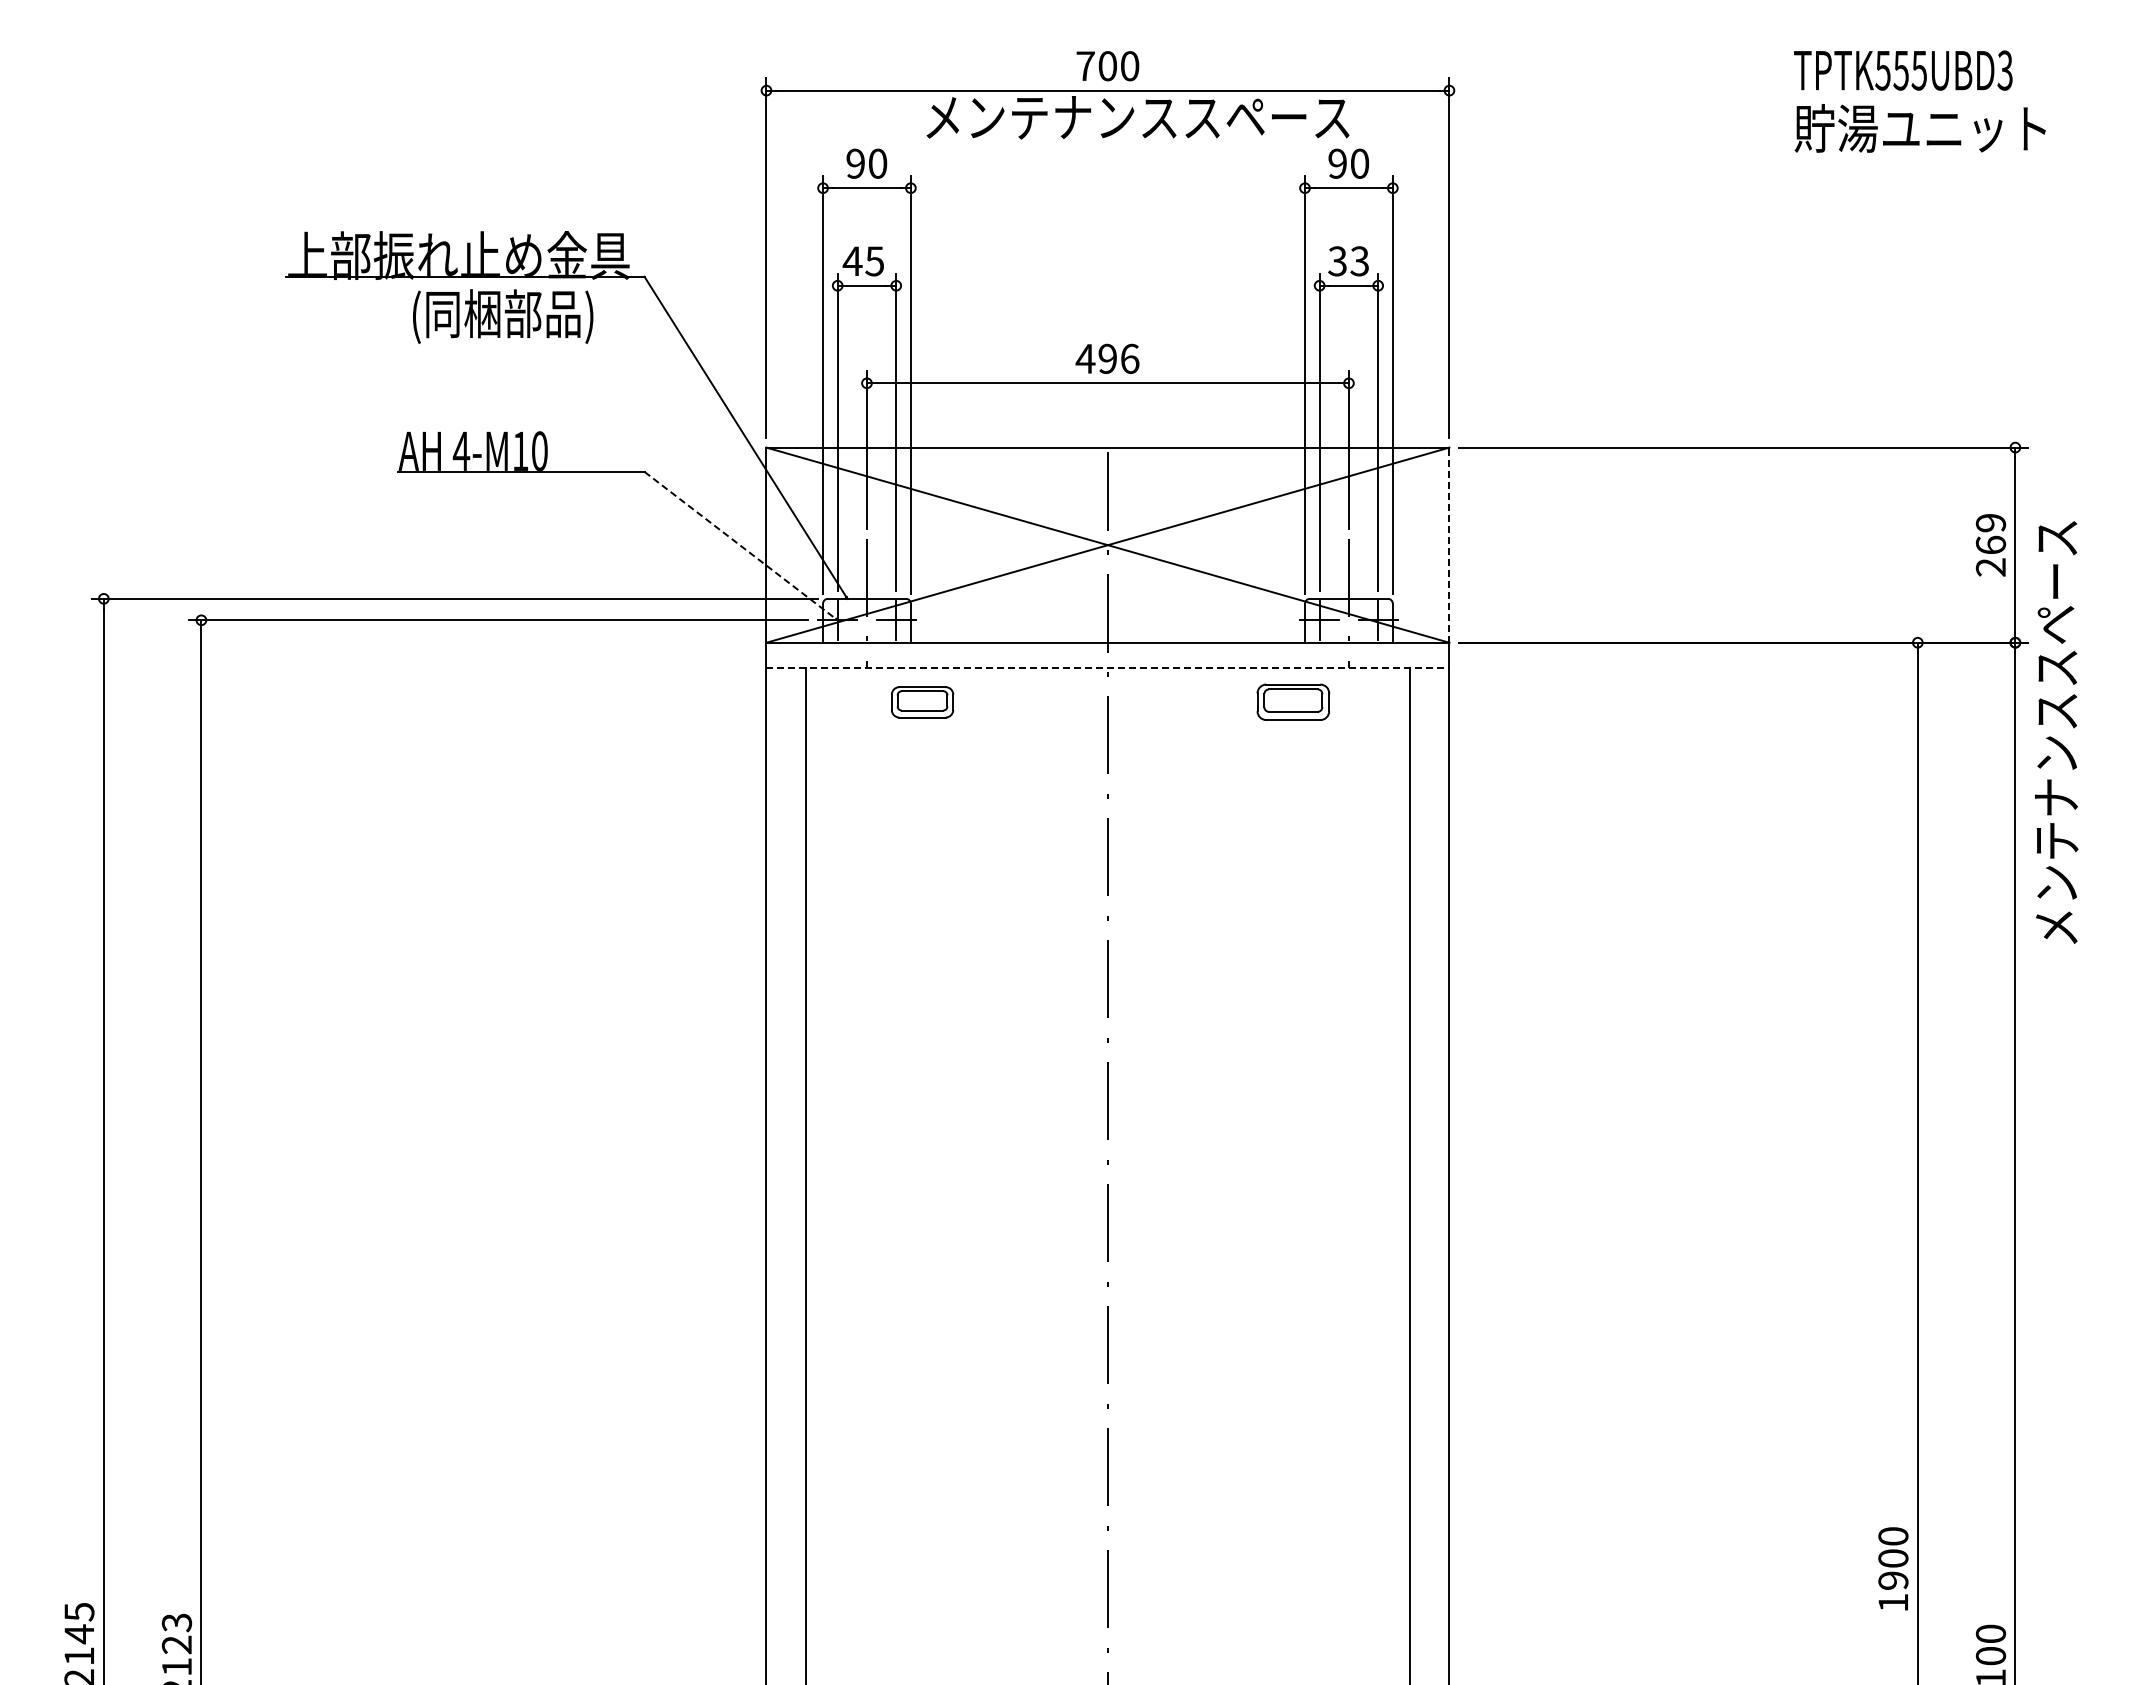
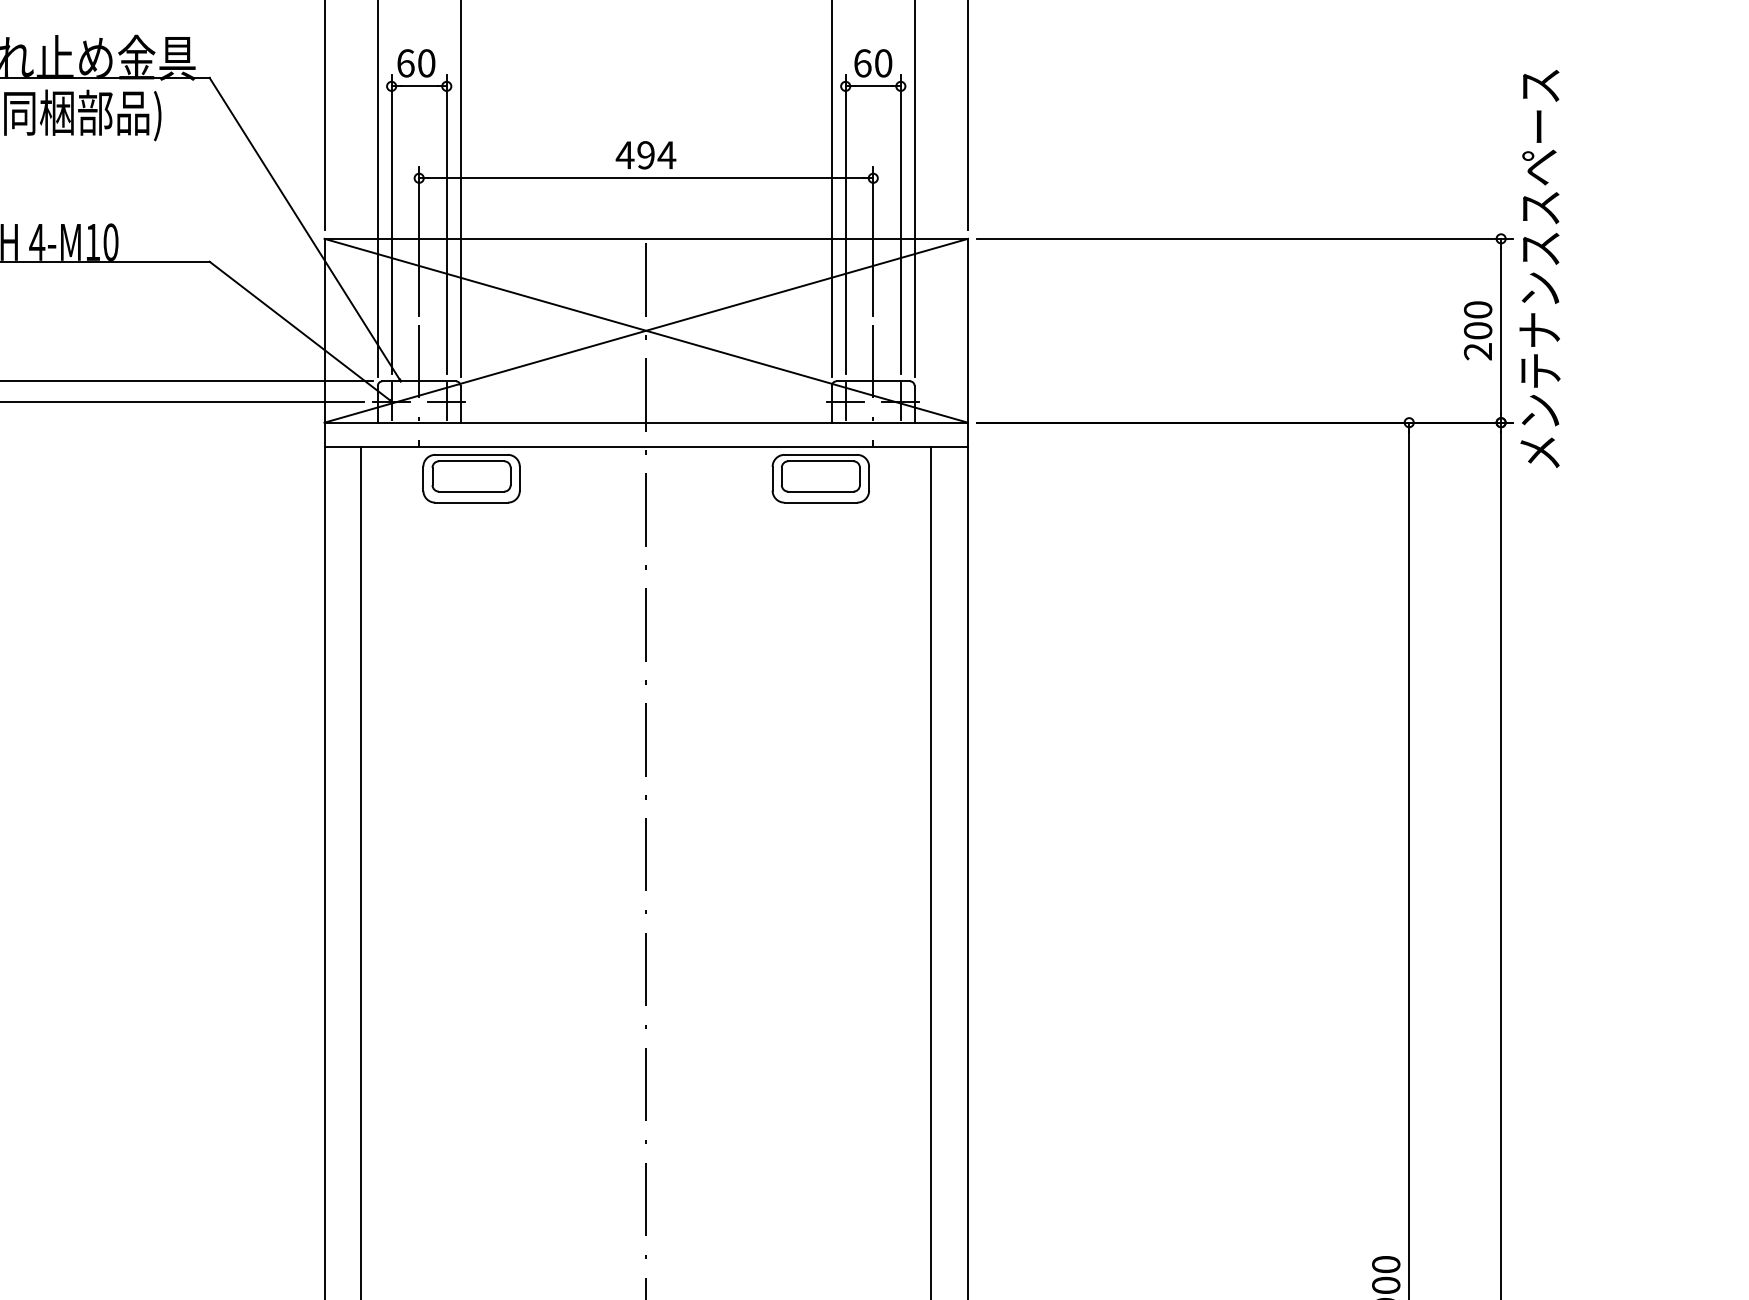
text: (863, 261) -> (415, 63), 45 -> 60
text: (1348, 261) -> (872, 63), 33 -> 60
text: (1129, 358) -> (666, 154), 496 -> 494
text: (1990, 534) -> (1477, 320), 269 -> 200
line: (1449, 545) -> (968, 331), dashed -> solid
line: (741, 546) -> (301, 332), dashed -> solid
line: (1108, 668) -> (646, 446), dashed -> solid
part: (922, 702) -> (471, 478), size x1.67
part: (1293, 702) -> (821, 478), size x1.43
text: (2056, 732) -> (1539, 268), moved

